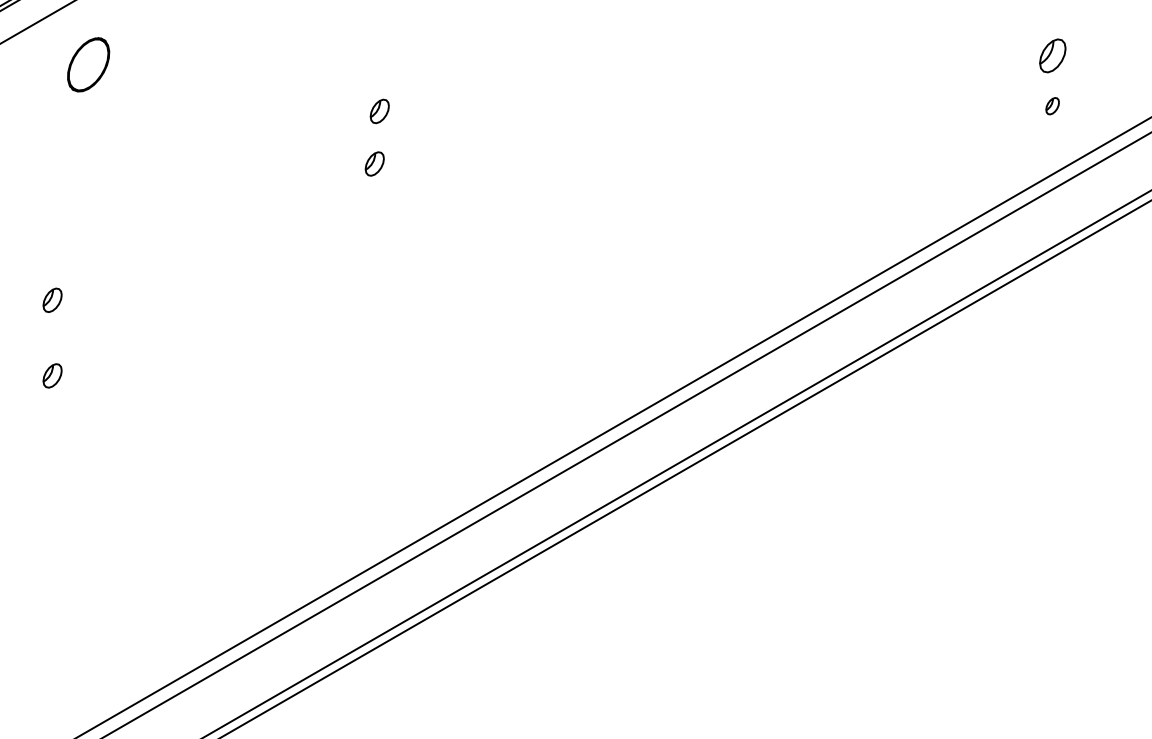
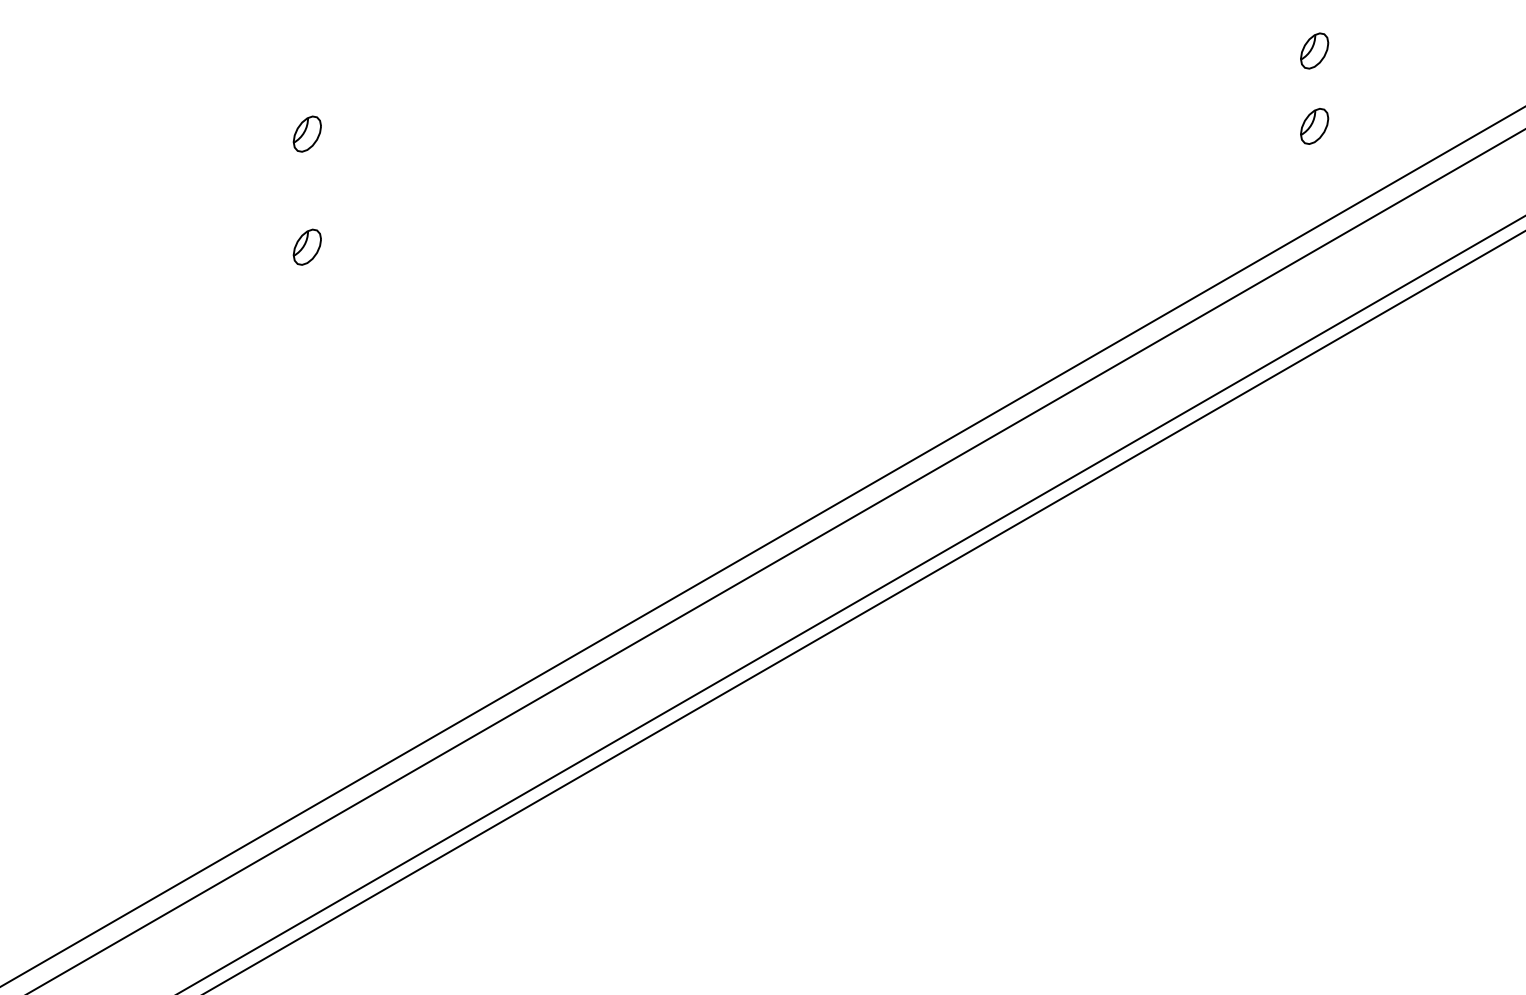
part: (1052, 55) -> (1314, 50), size x0.71
part: (1052, 105) -> (1314, 125), size x1.43
part: (374, 163) -> (306, 246), moved

